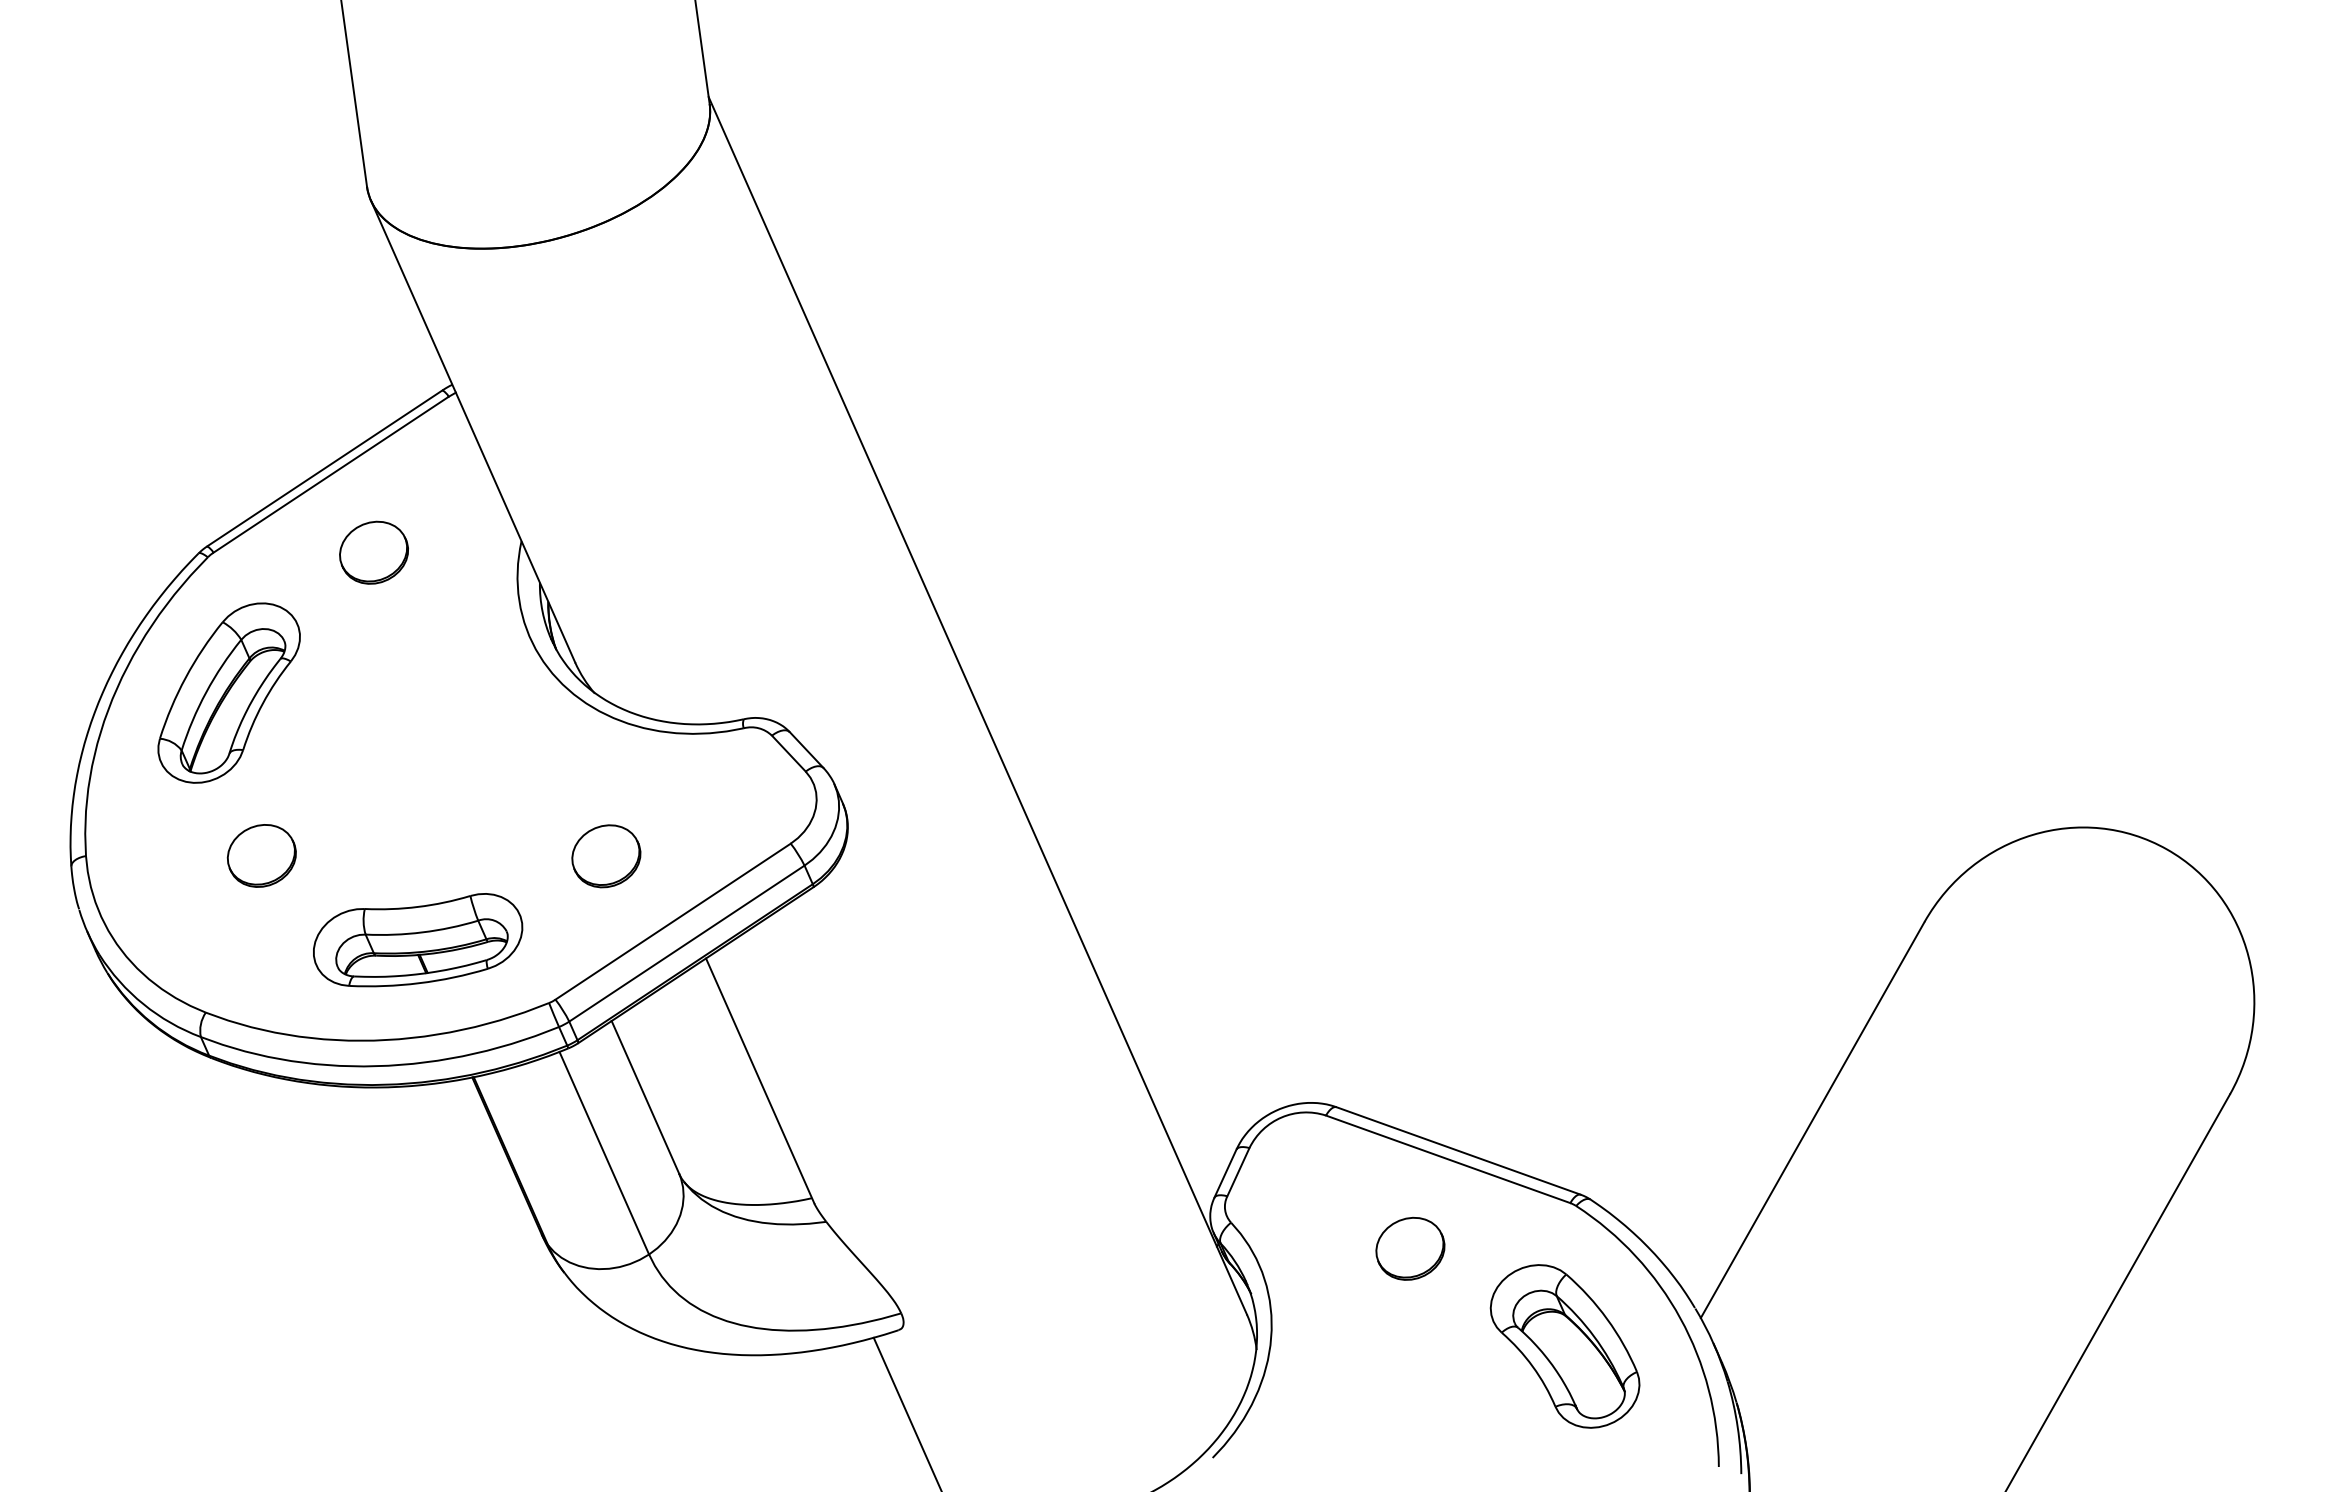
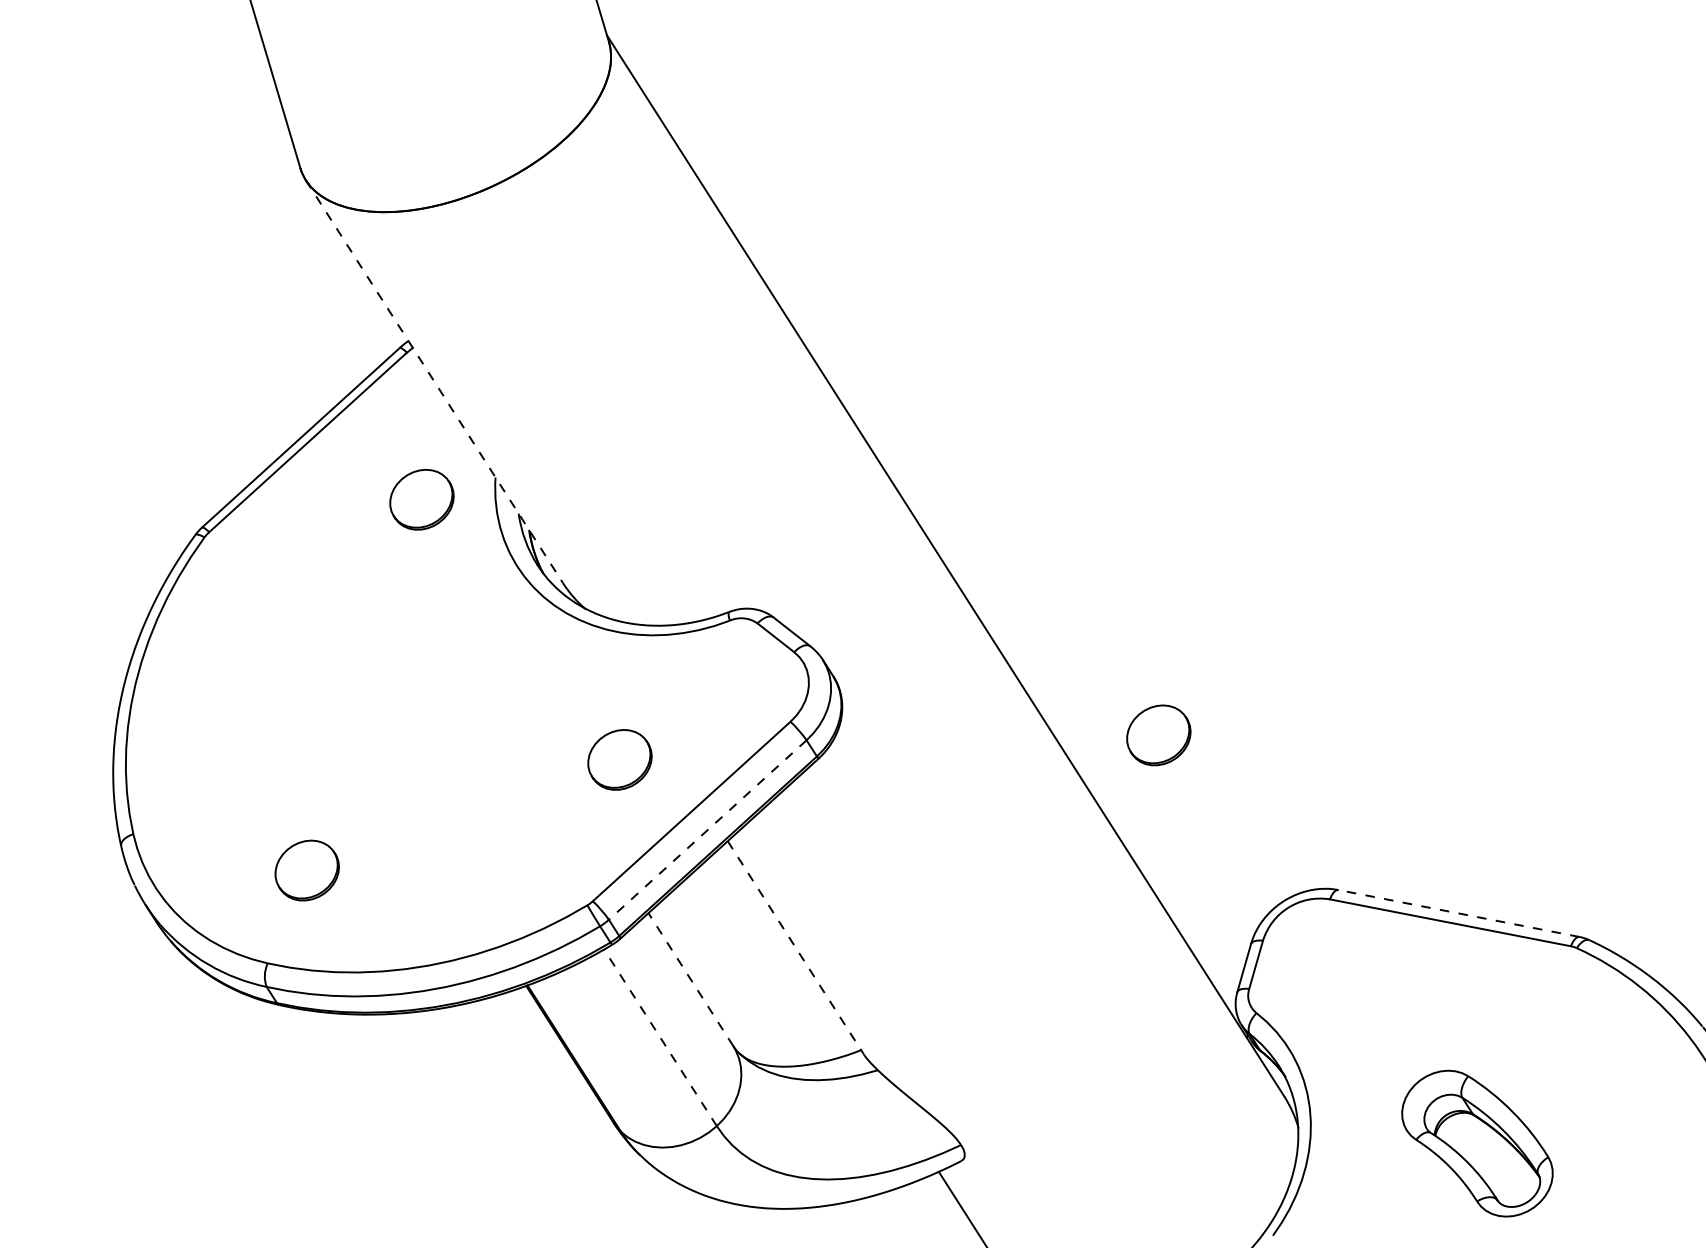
line: (473, 431) -> (434, 381), solid -> dashed
part: (373, 552) -> (421, 499), moved
part: (228, 692) -> (243, 660), removed
part: (261, 855) -> (306, 870), moved
part: (418, 940) -> (456, 865), removed
line: (686, 943) -> (707, 829), solid -> dashed
line: (760, 1080) -> (796, 947), solid -> dashed
line: (645, 1096) -> (690, 978), solid -> dashed
line: (1458, 1150) -> (1458, 913), solid -> dashed
line: (604, 1153) -> (660, 1038), solid -> dashed
part: (1410, 1248) -> (1158, 735), moved
part: (1564, 1346) -> (1476, 1143), moved

